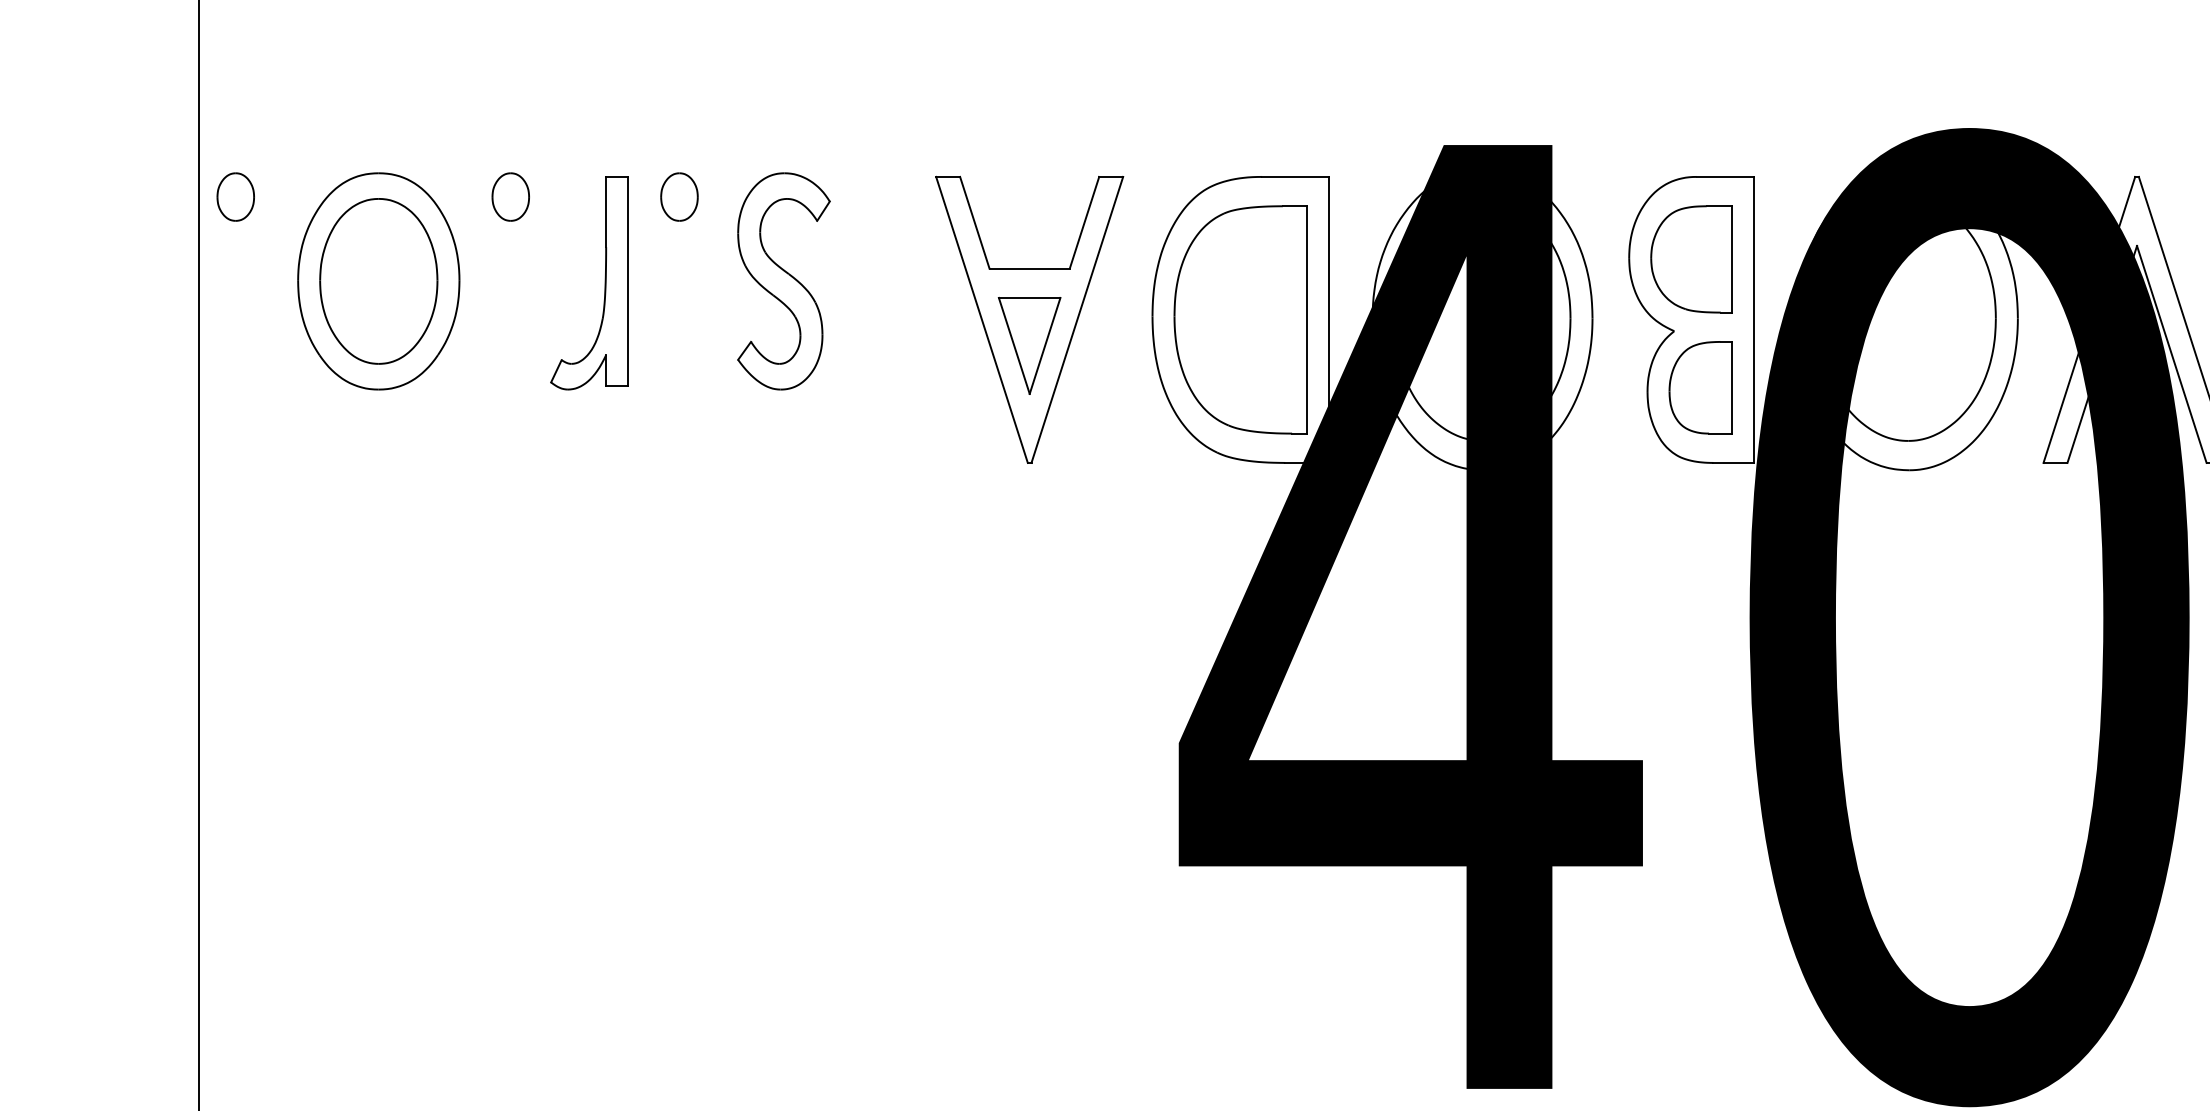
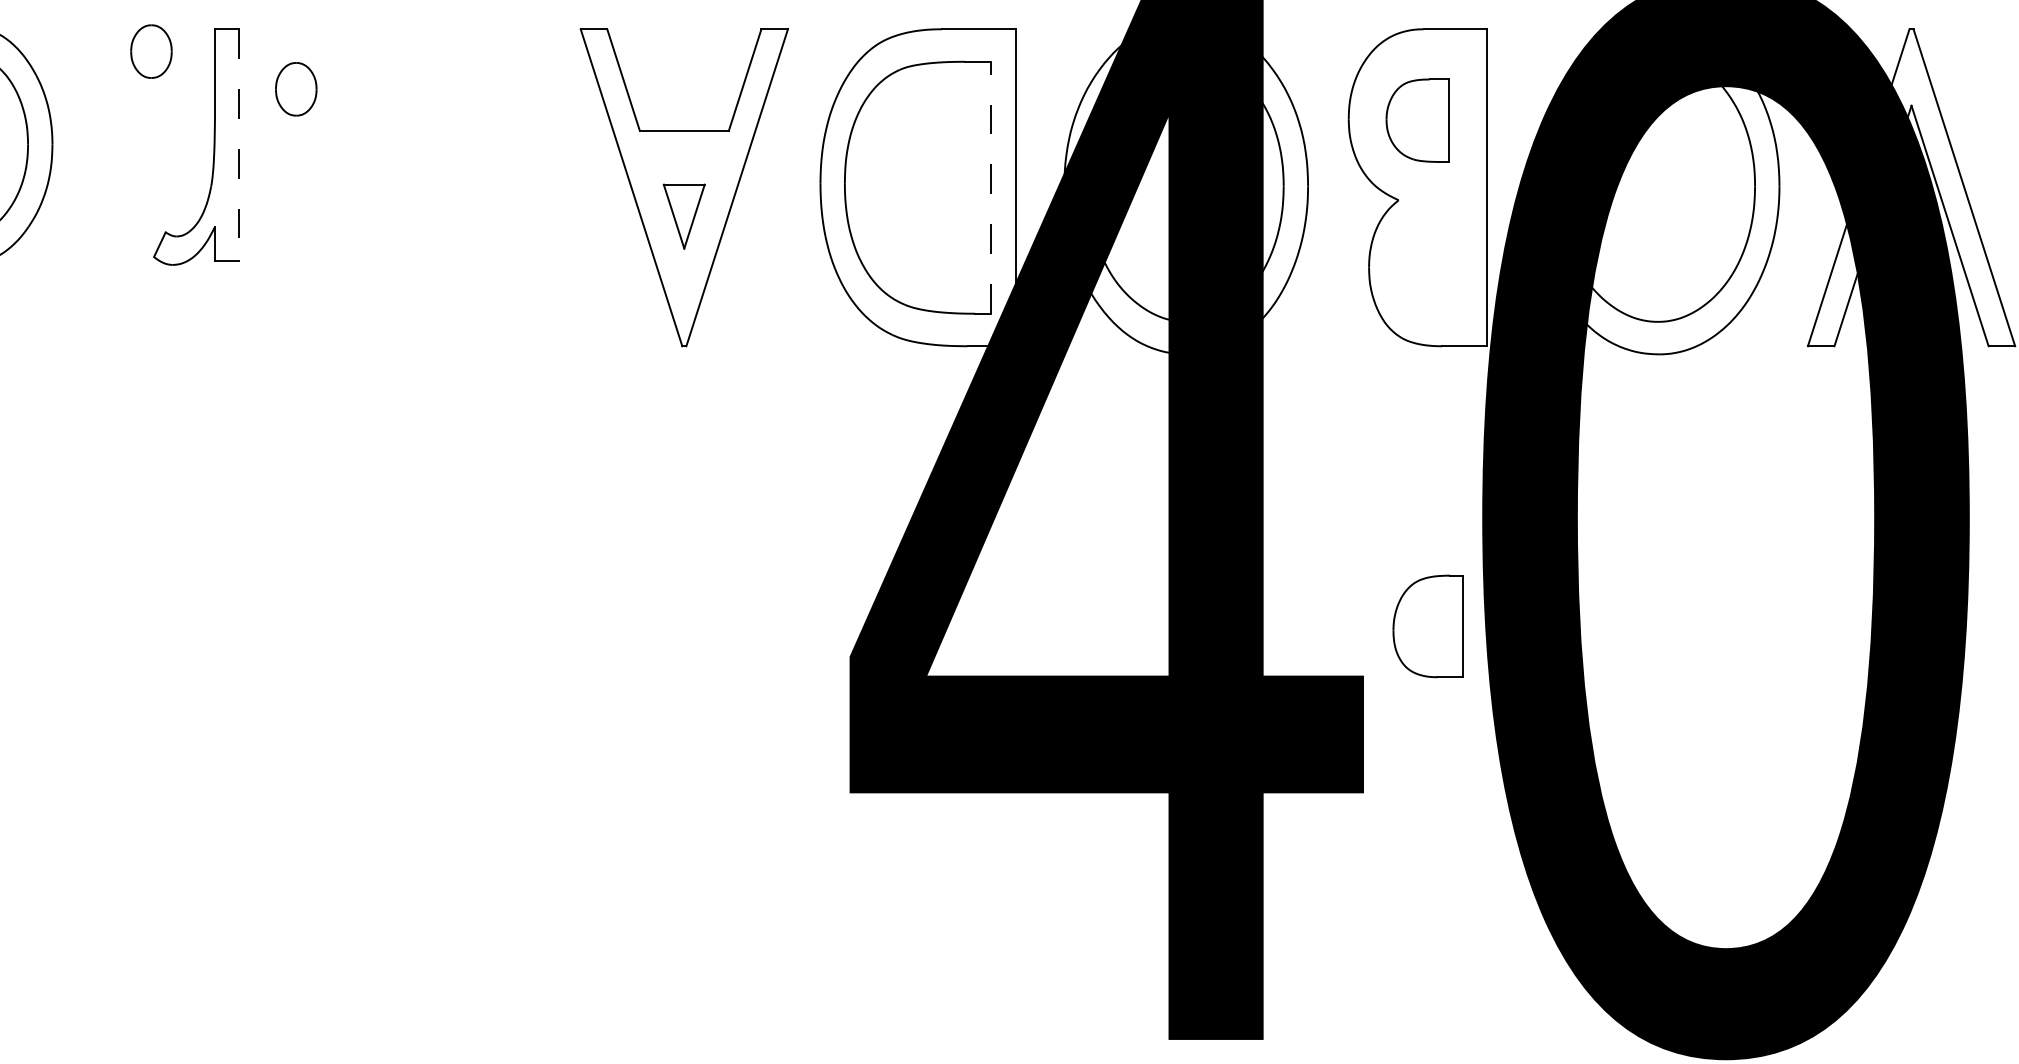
part: (510, 196) -> (151, 50), moved
part: (679, 196) -> (296, 88), moved
part: (1691, 259) -> (1417, 120), size x0.7
line: (628, 281) -> (239, 145), solid -> dashed
part: (783, 281) -> (411, 145), removed
line: (1306, 319) -> (991, 187), solid -> dashed
part: (1029, 345) -> (684, 216), size x0.6
part: (1700, 387) -> (1427, 626), moved

